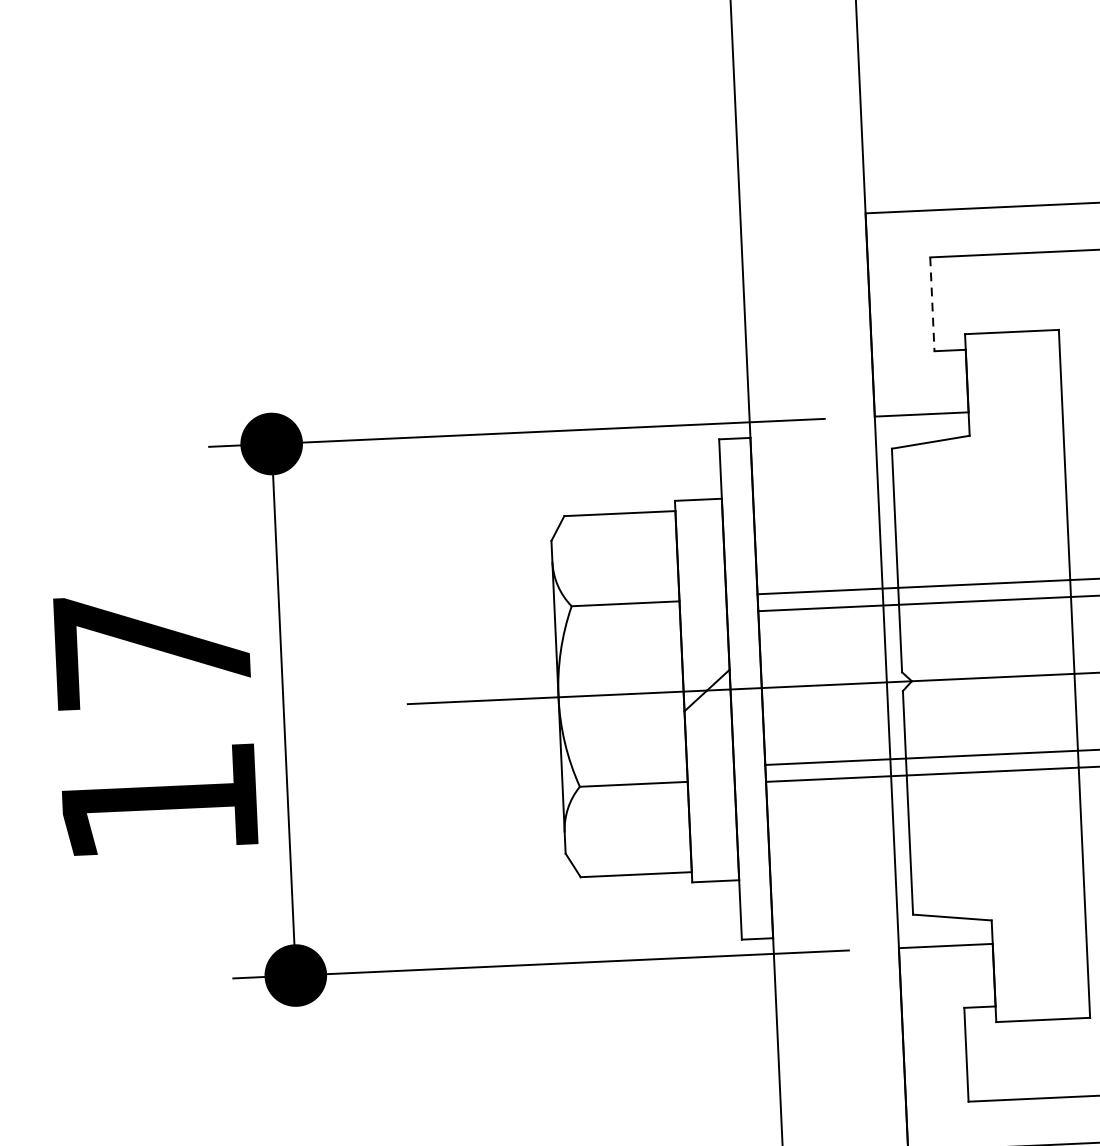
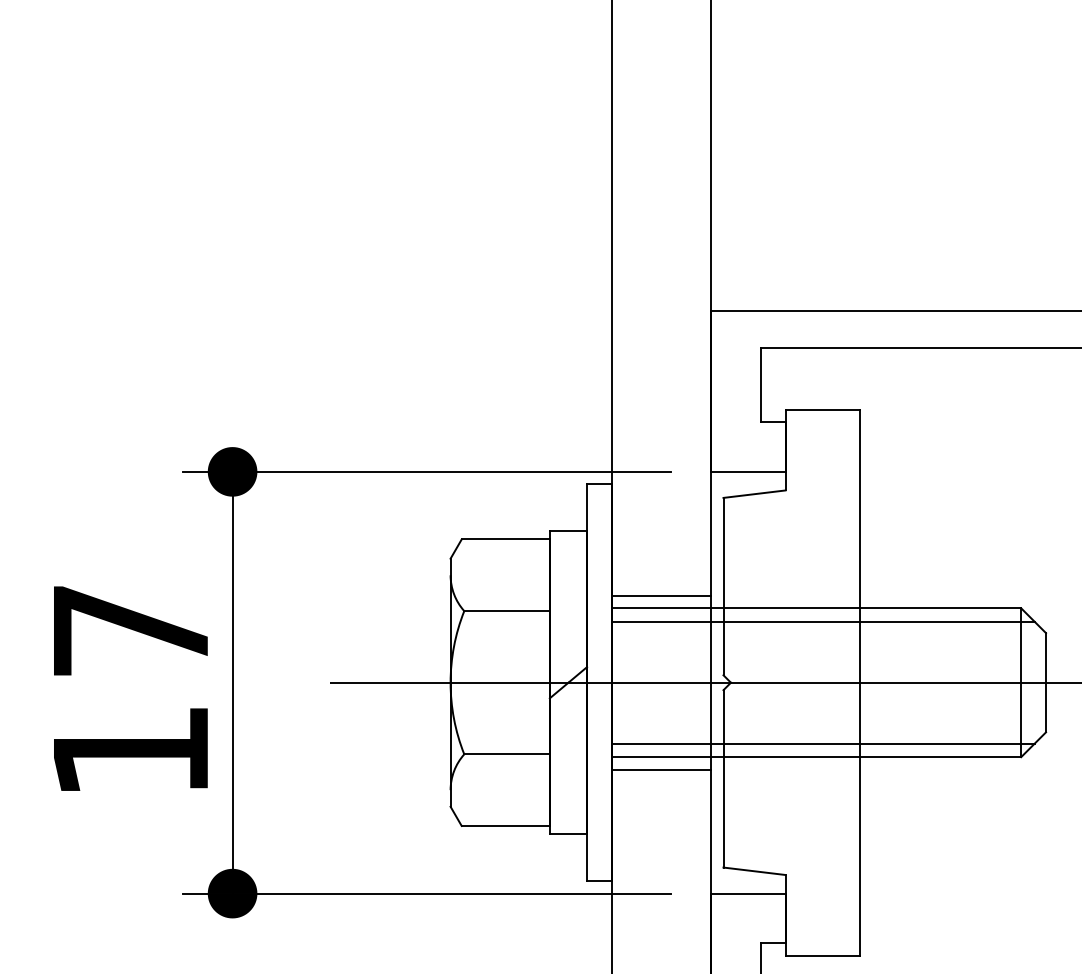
line: (932, 304) -> (760, 385), dashed -> solid
line: (819, 575) -> (661, 595), added
line: (829, 794) -> (661, 769), added

